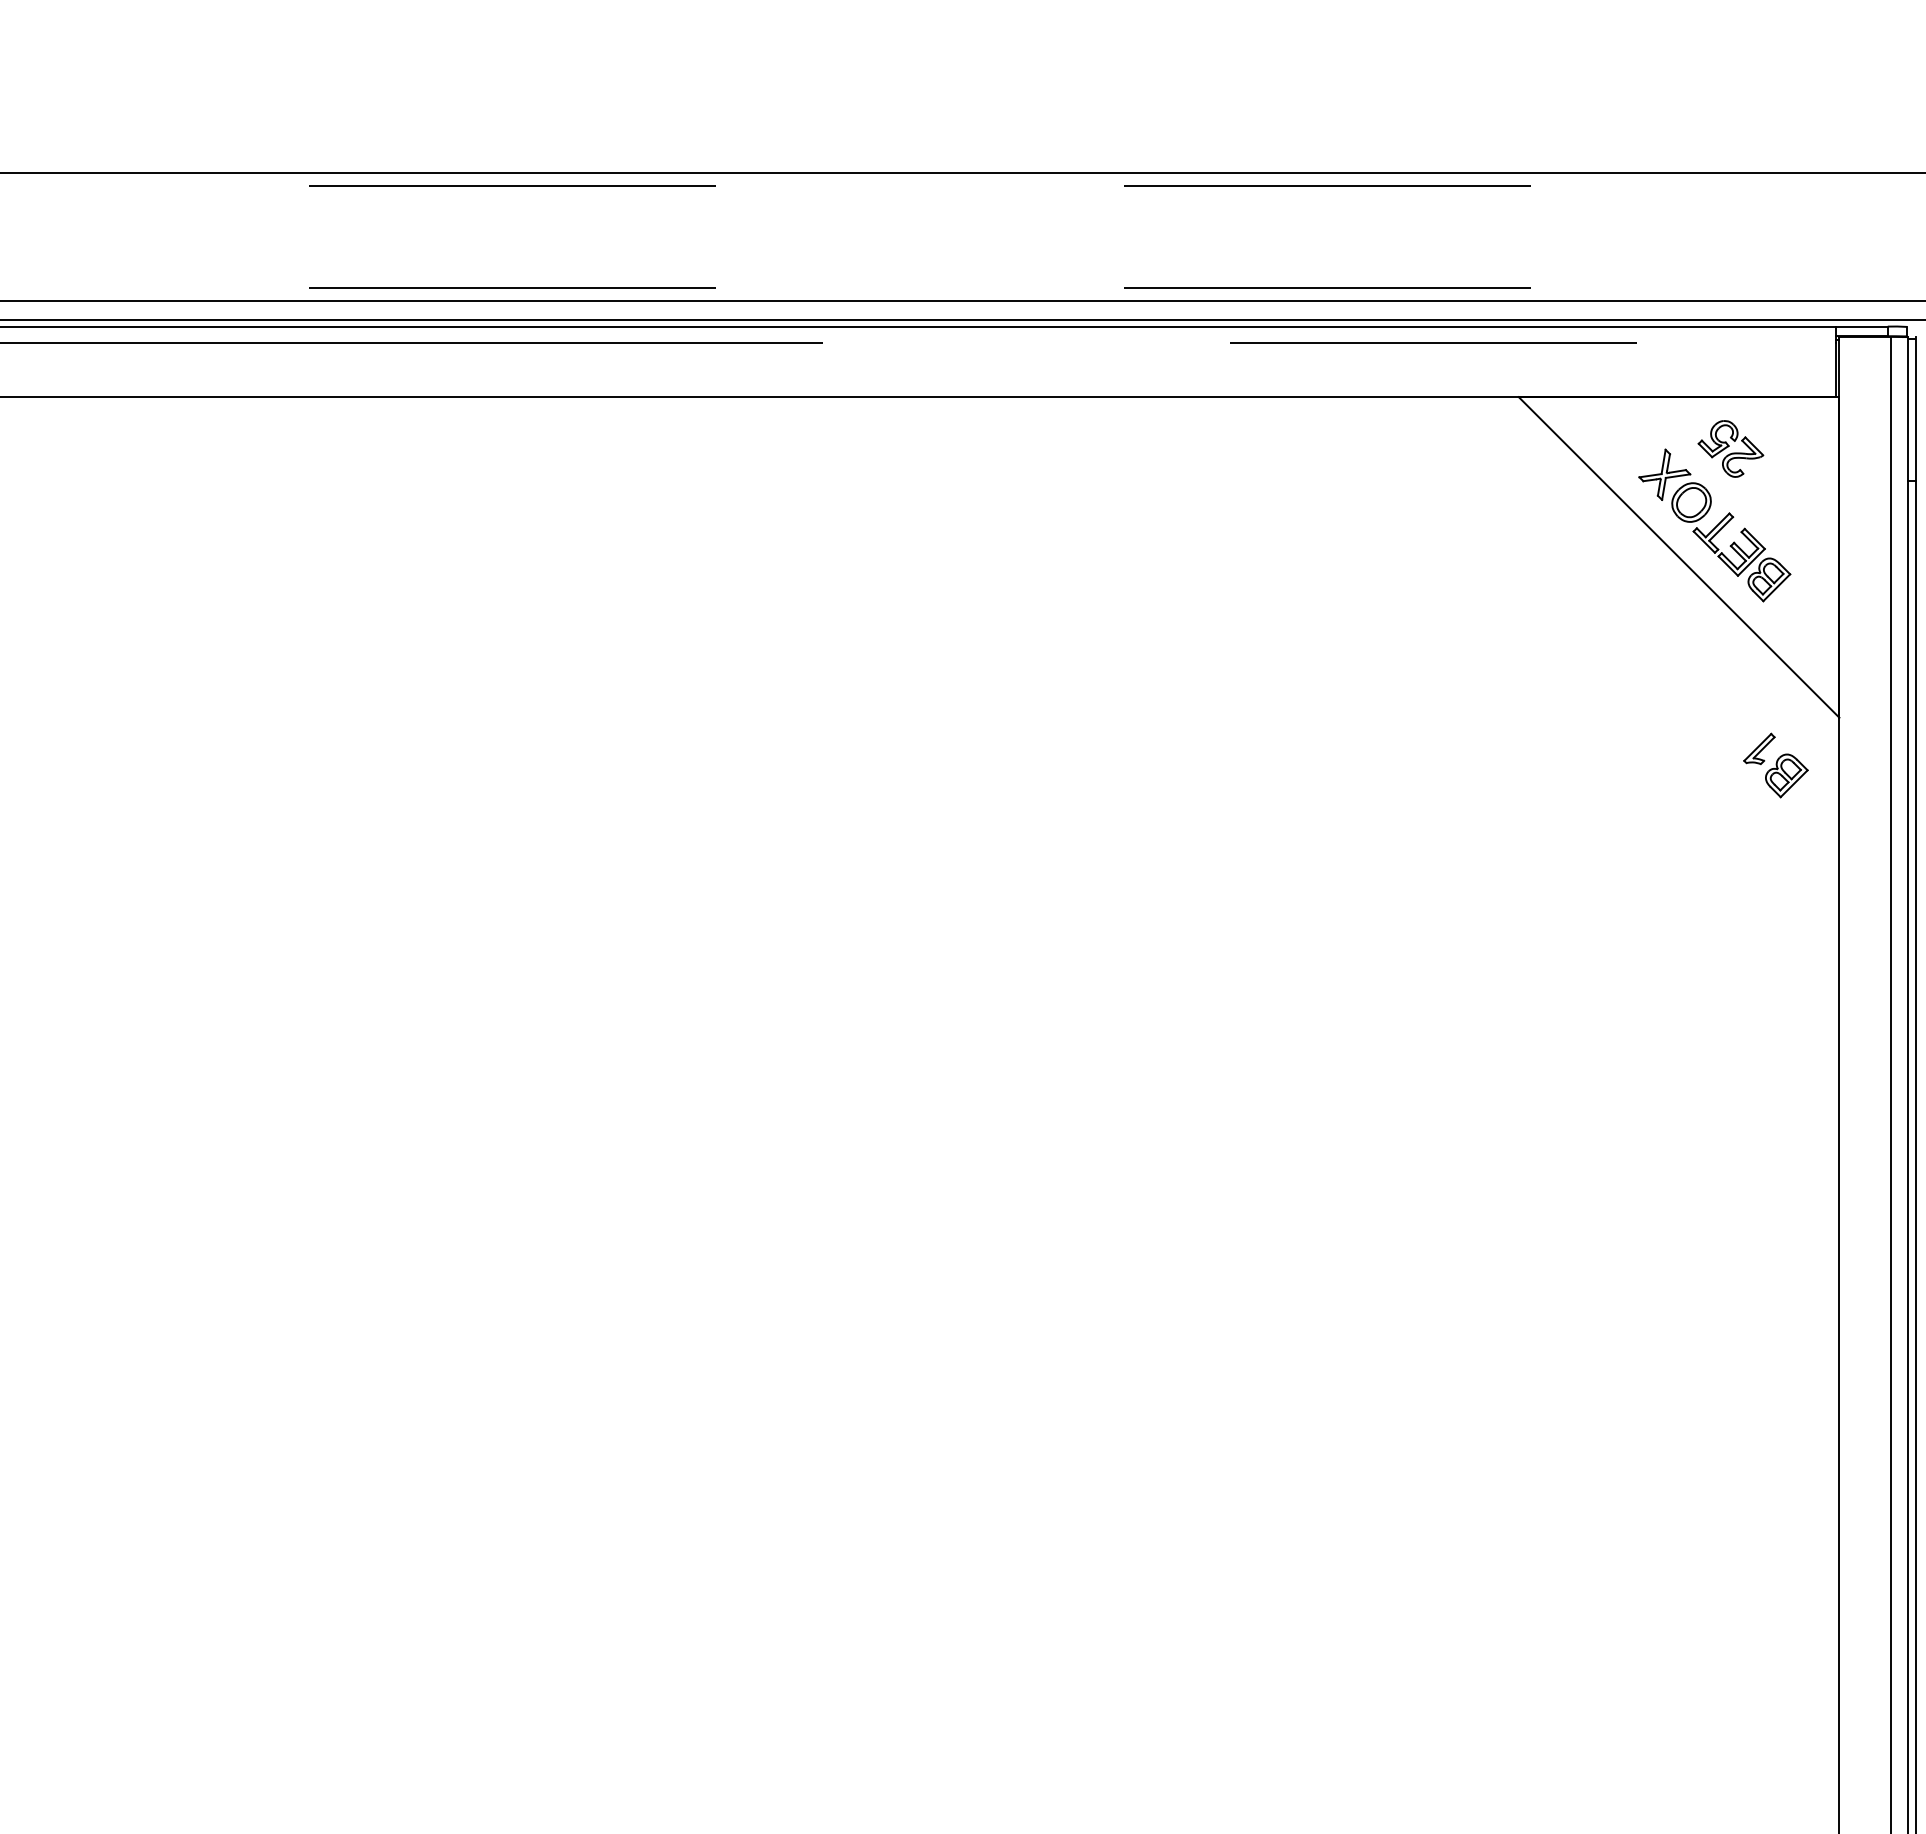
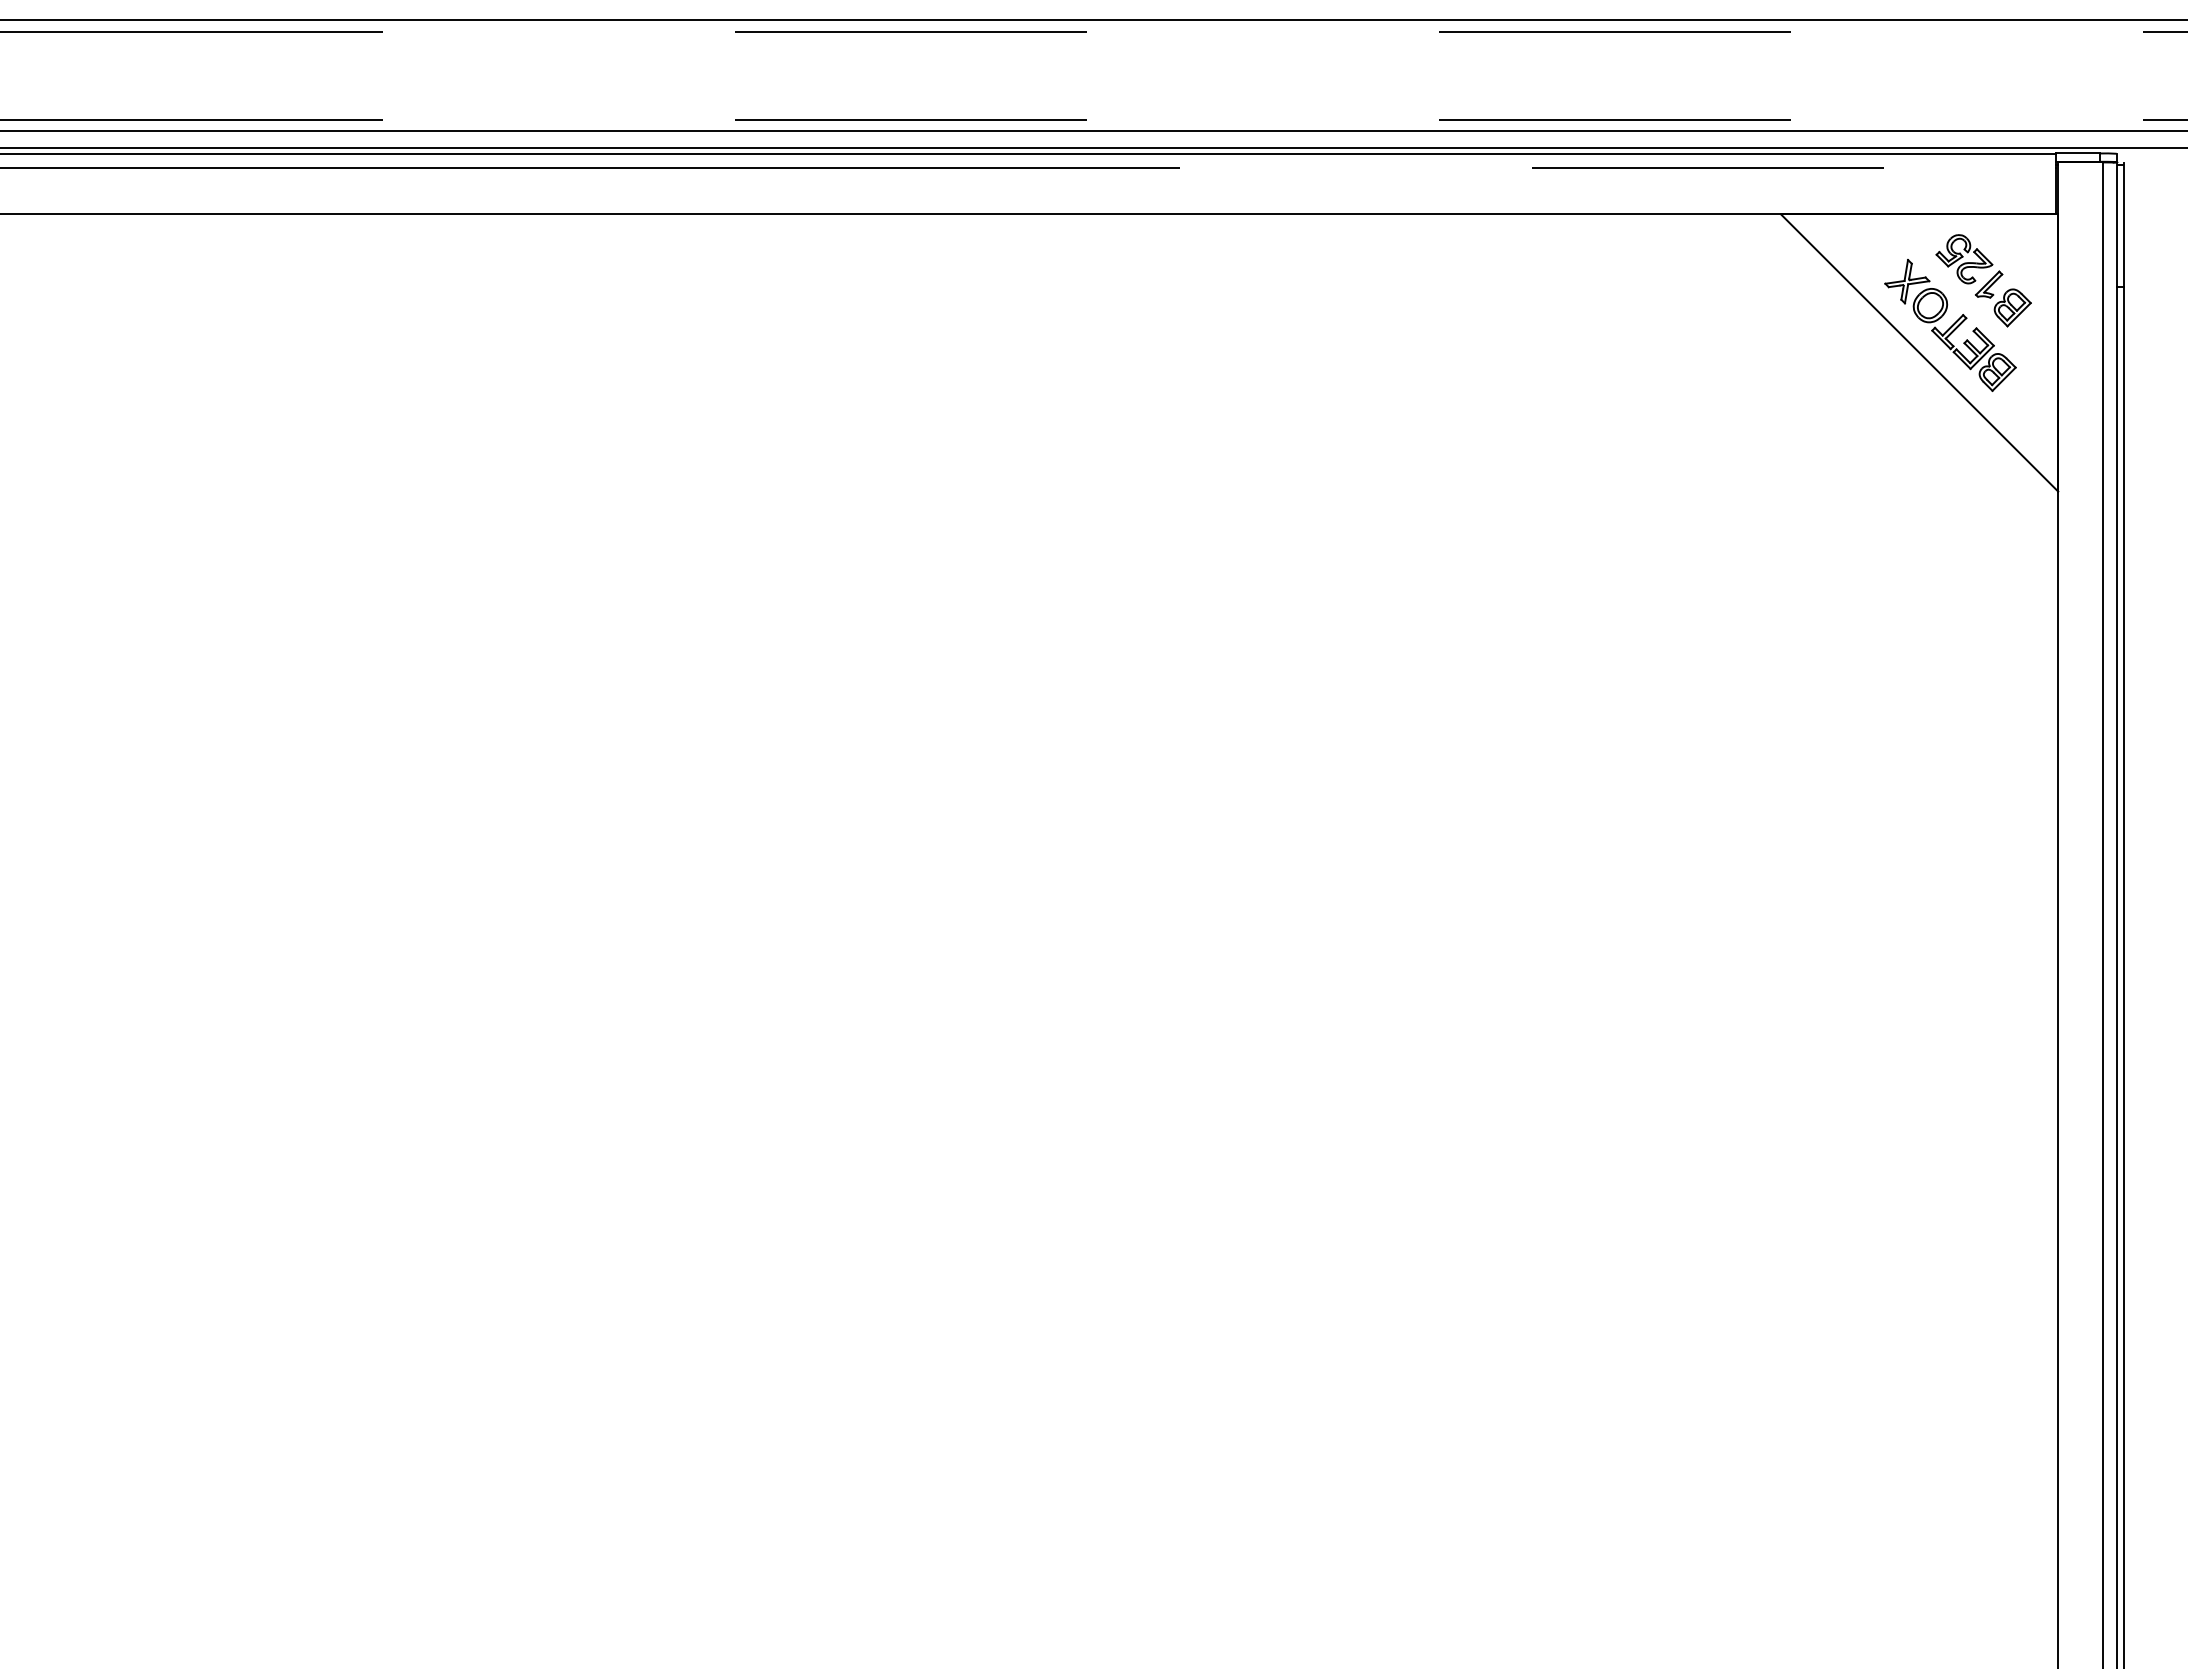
part: (1776, 765) -> (2003, 298), moved

